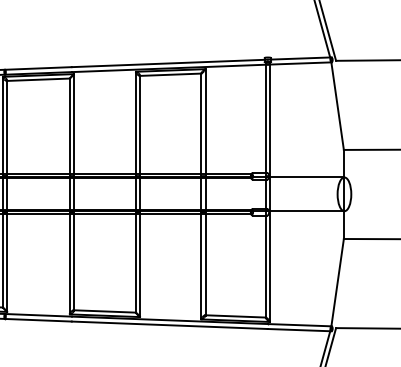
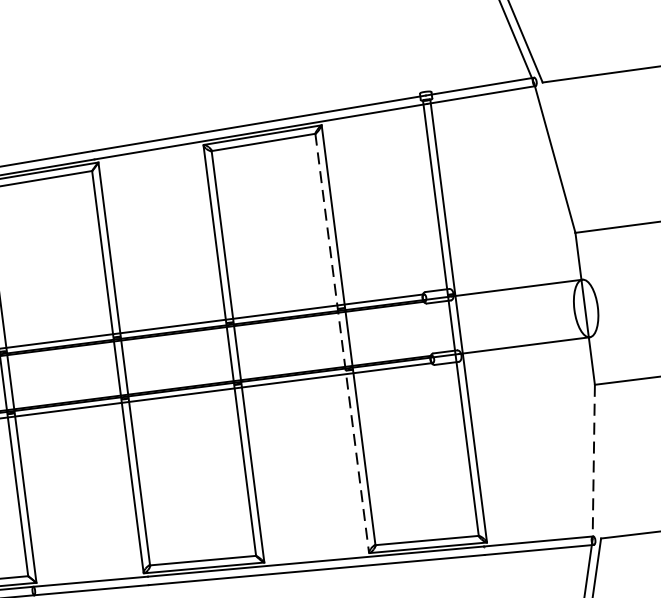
line: (201, 196) -> (342, 343), solid -> dashed
line: (337, 283) -> (593, 462), solid -> dashed

